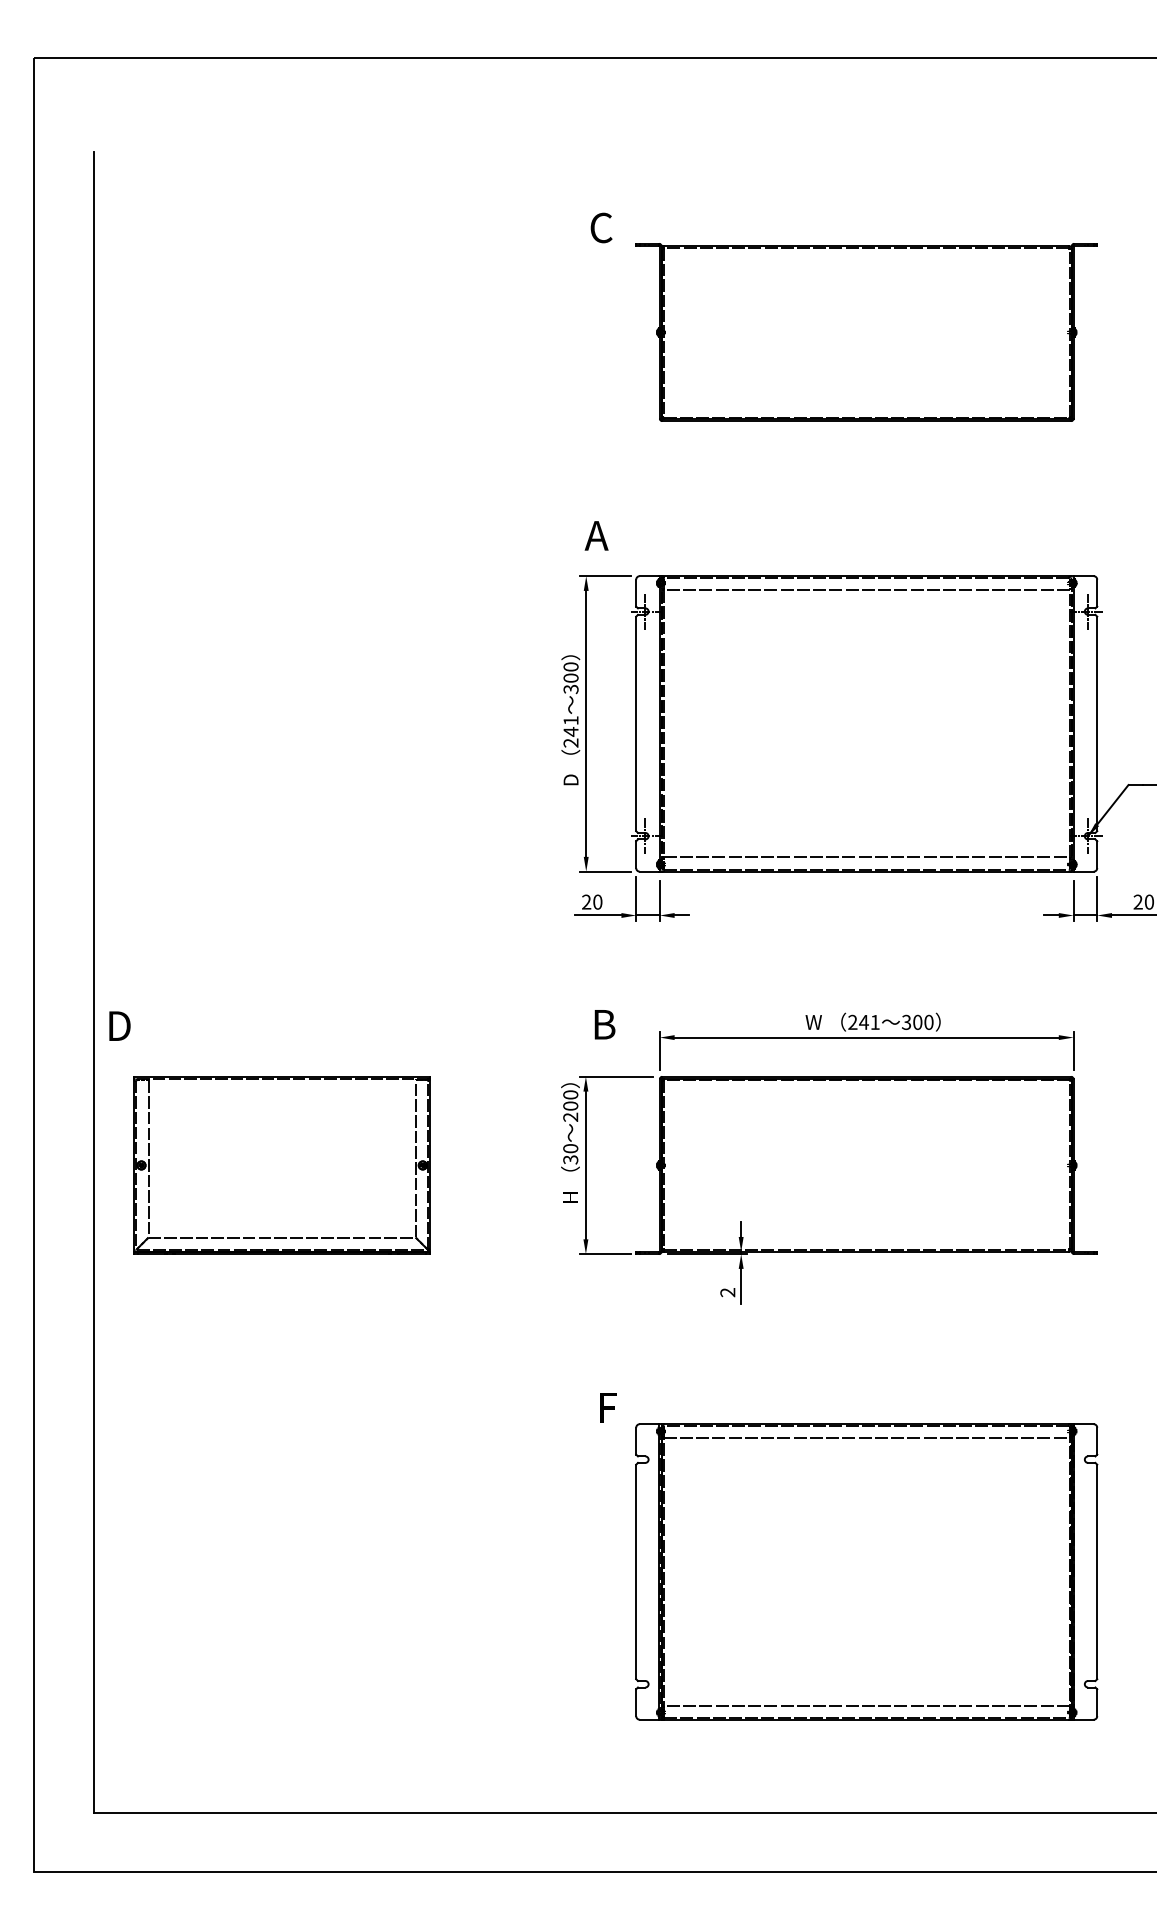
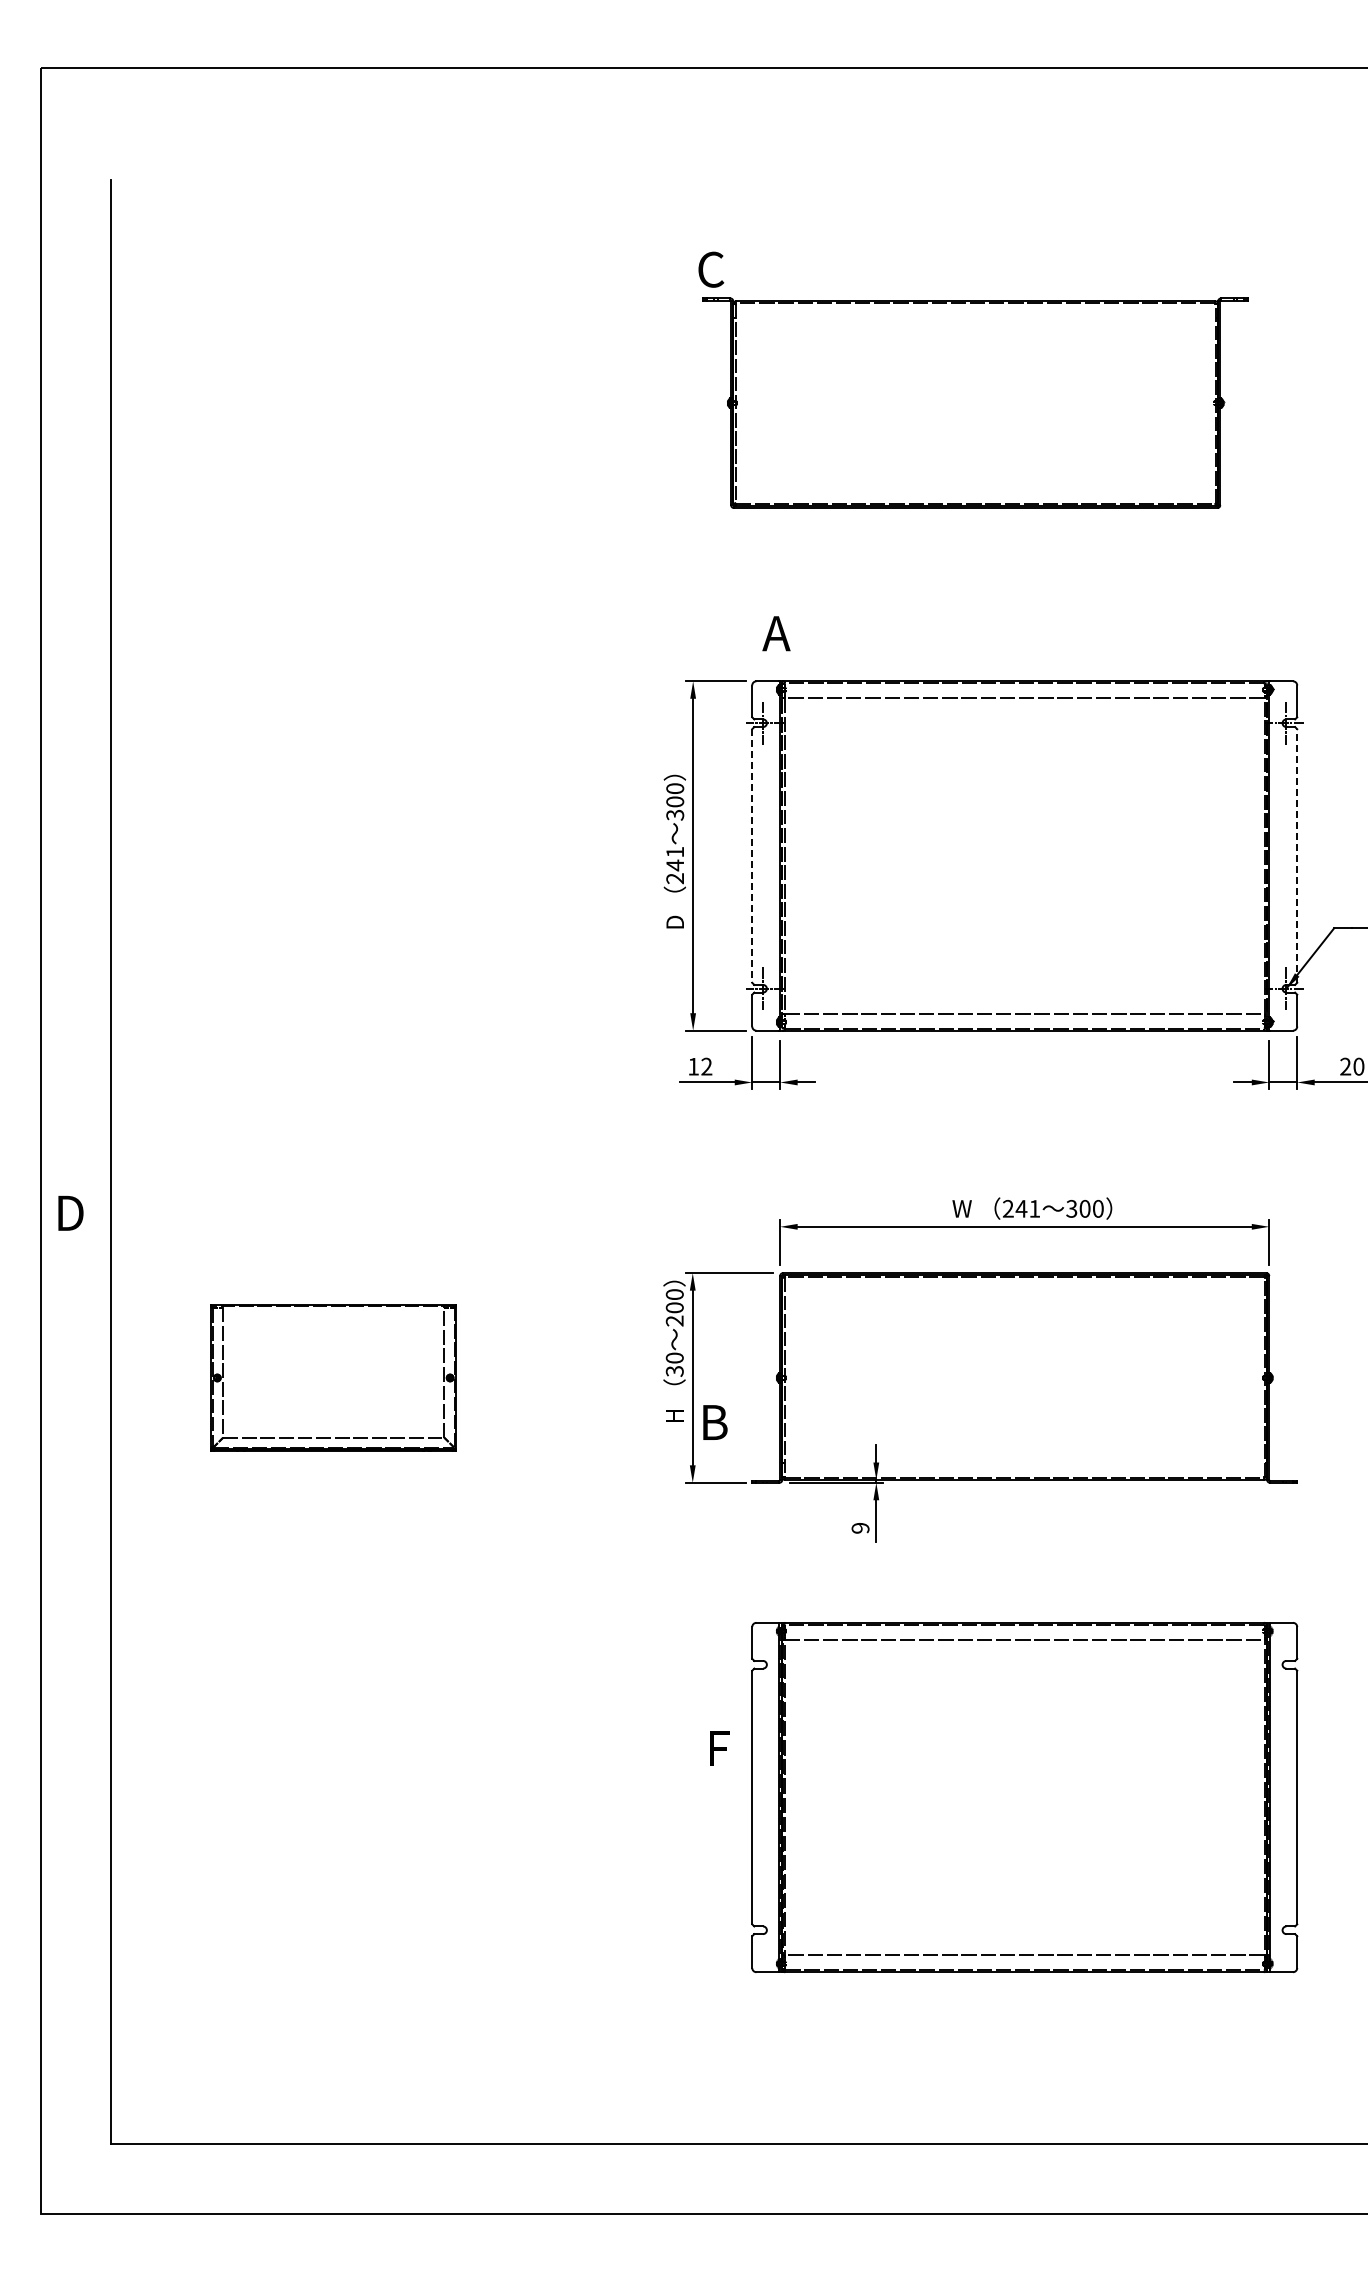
part: (866, 331) -> (975, 402), moved
text: (596, 535) -> (776, 633), moved
line: (636, 724) -> (752, 856), solid -> dashed
line: (1097, 724) -> (1297, 856), solid -> dashed
text: (592, 901) -> (700, 1066), 20 -> 12
text: (605, 1024) -> (715, 1422), moved
text: (119, 1026) -> (70, 1213), moved
part: (282, 1165) -> (333, 1377), size x0.7
text: (727, 1291) -> (860, 1527), 2 -> 9
text: (608, 1407) -> (719, 1748), moved
part: (866, 1571) -> (1024, 1797), moved

